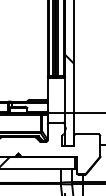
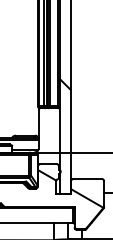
hatch: (73, 142) -> (70, 189), added

